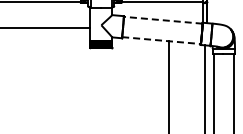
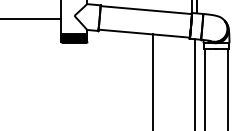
line: (163, 20) -> (146, 10), dashed -> solid
line: (161, 40) -> (144, 33), dashed -> solid

